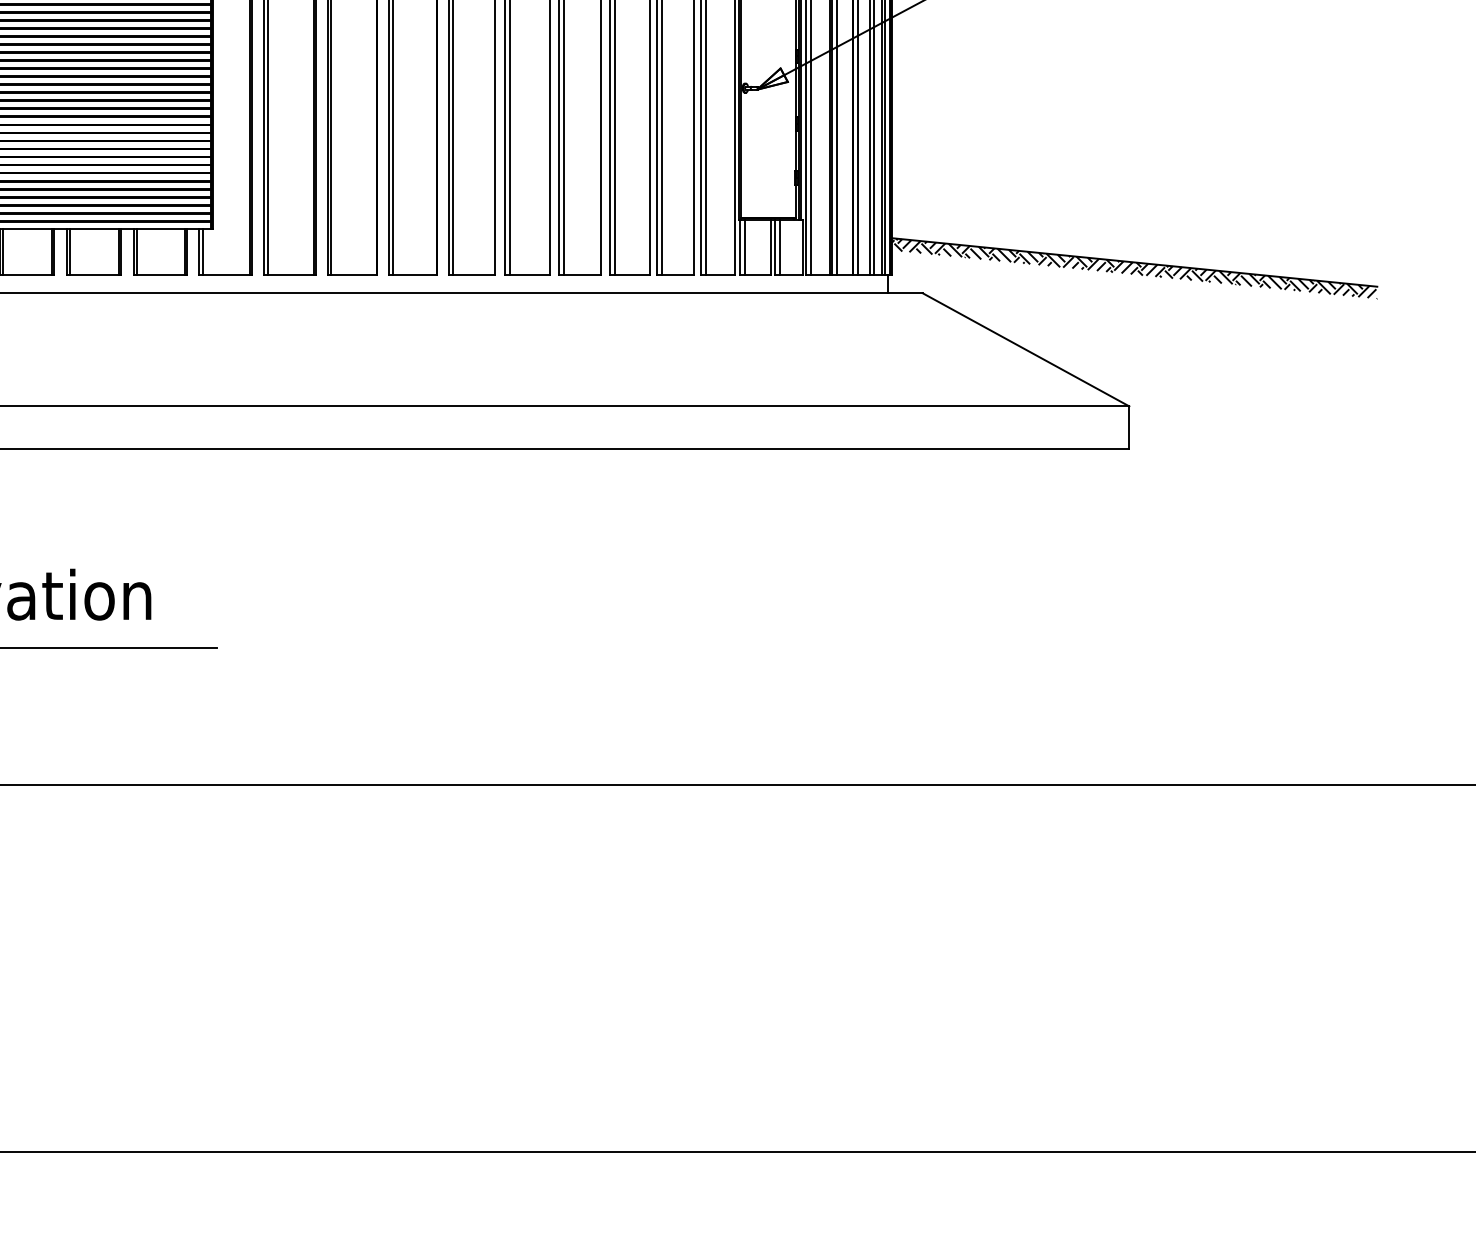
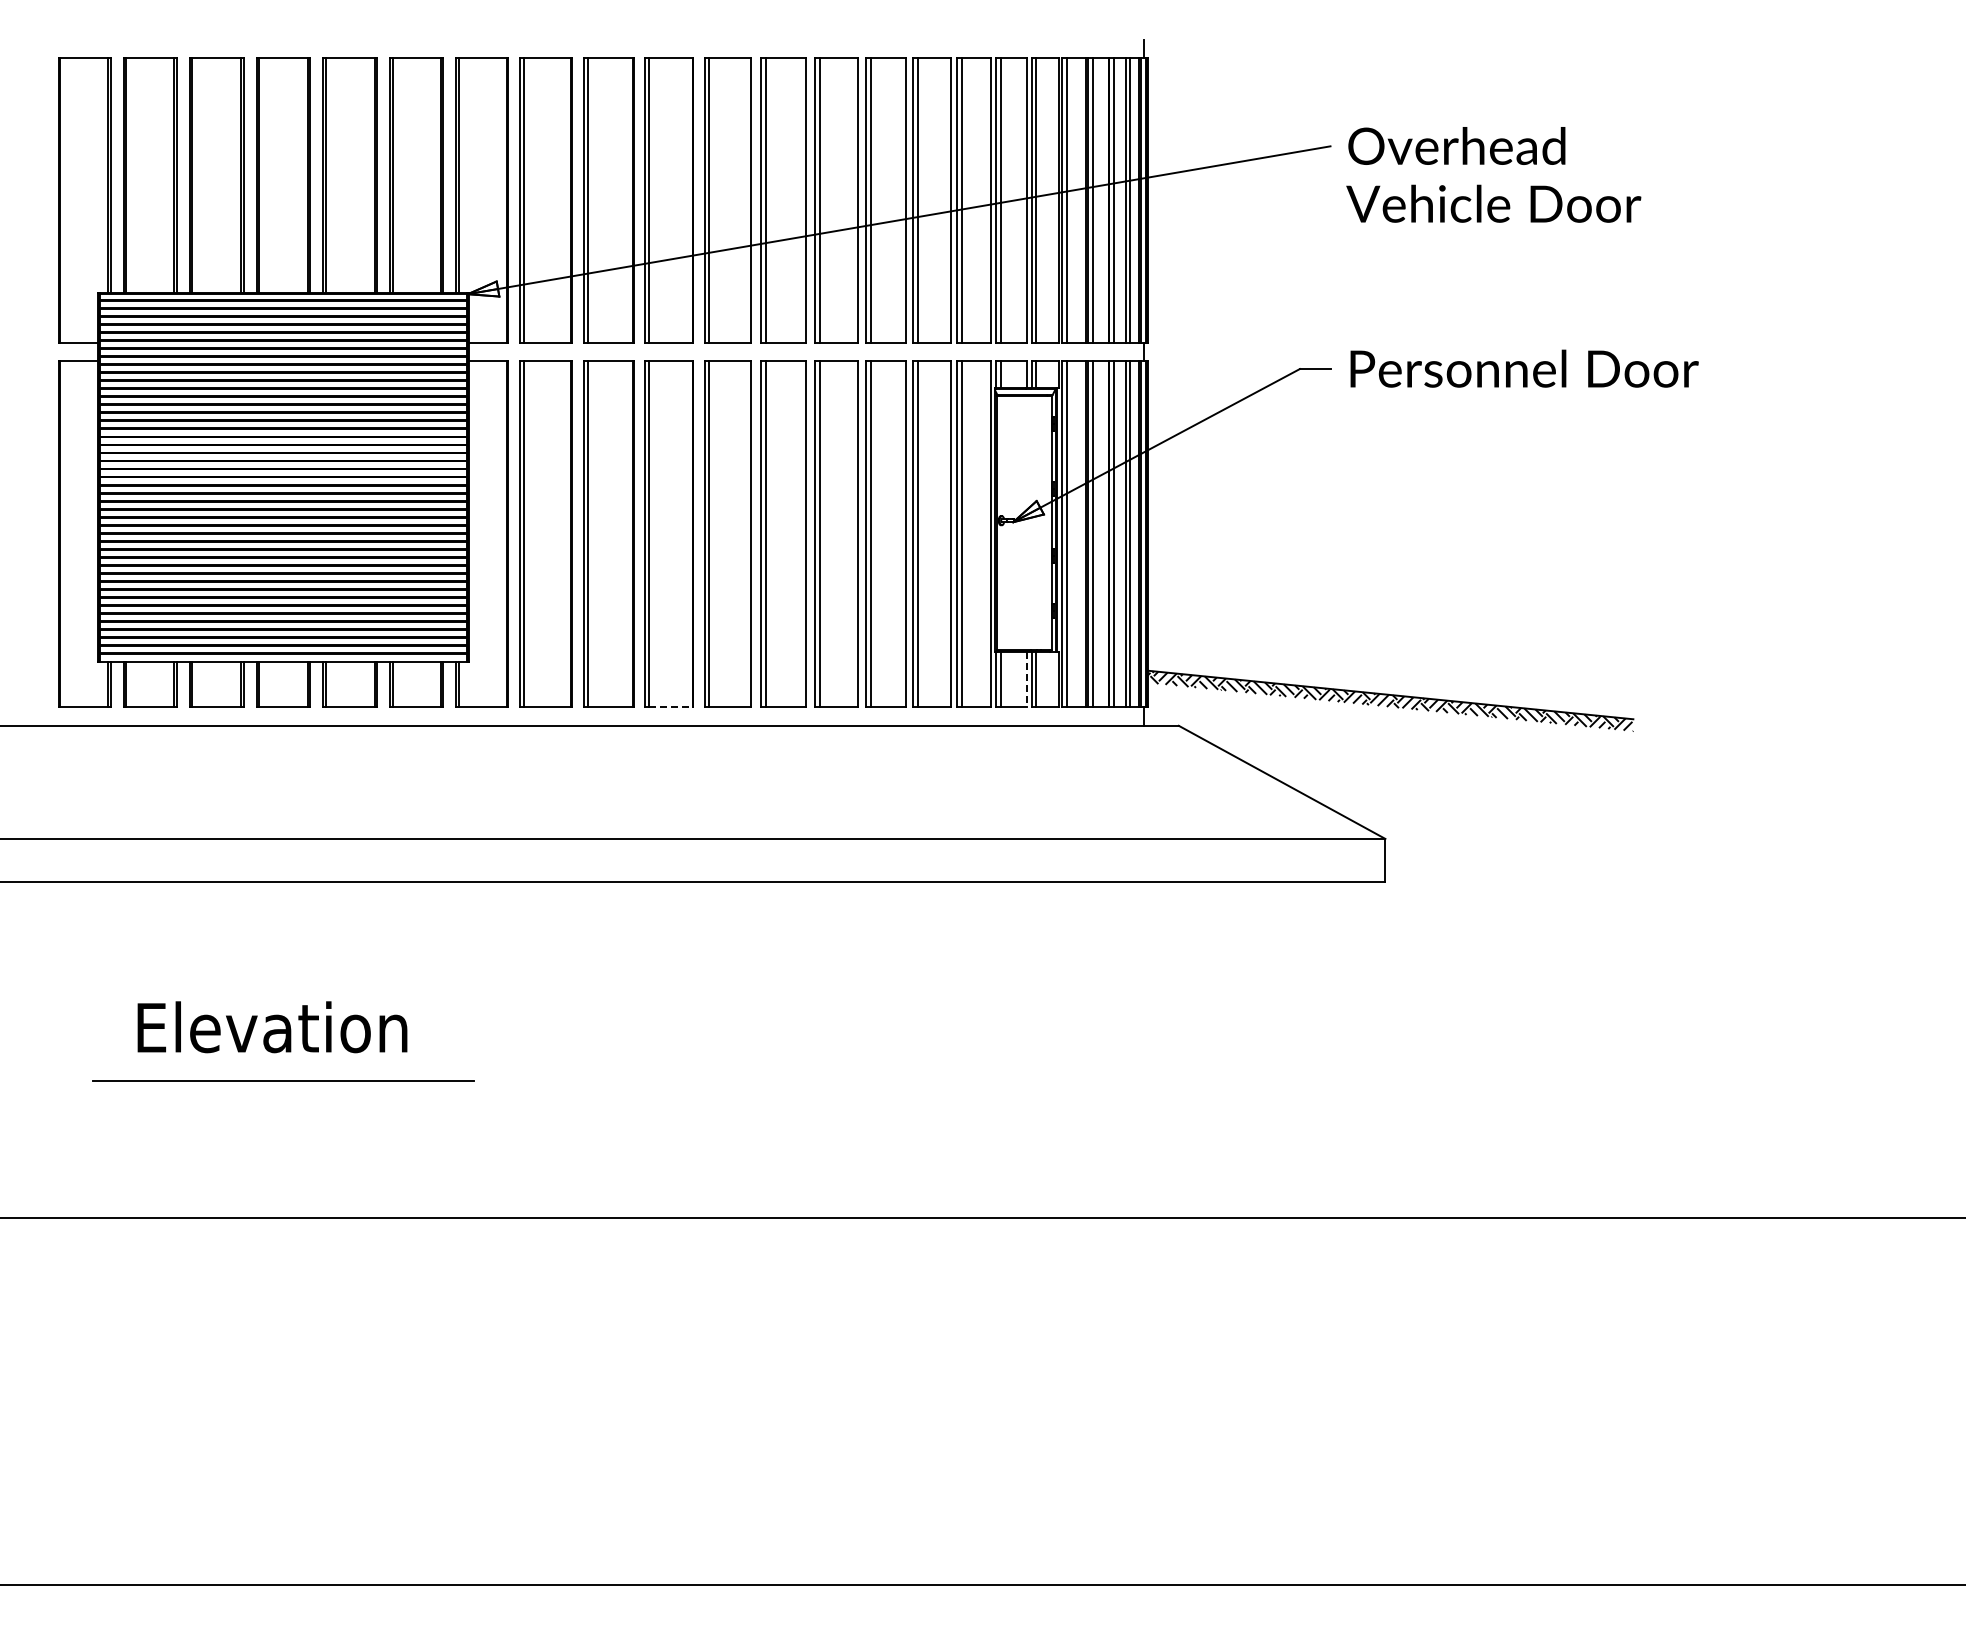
line: (771, 246) -> (1027, 679), solid -> dashed
line: (415, 274) -> (671, 707), solid -> dashed

